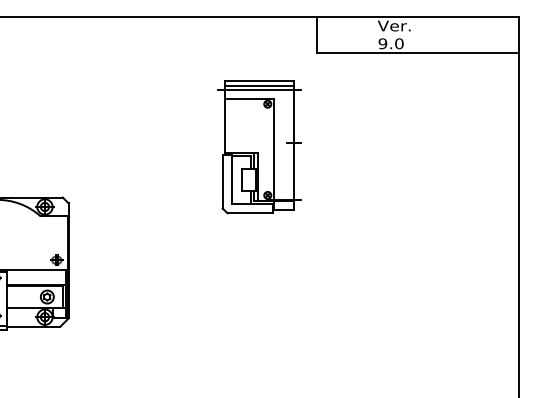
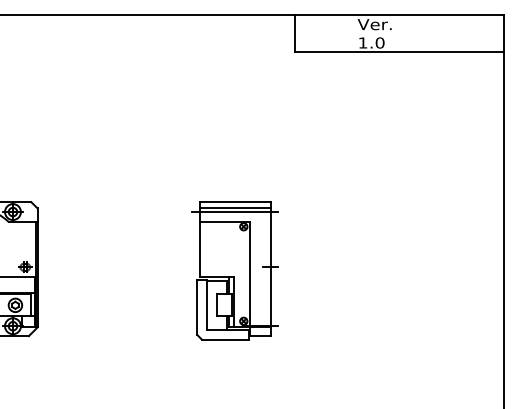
text: (382, 43) -> (362, 42), 9.0 -> 1.0
part: (259, 147) -> (235, 271), moved

